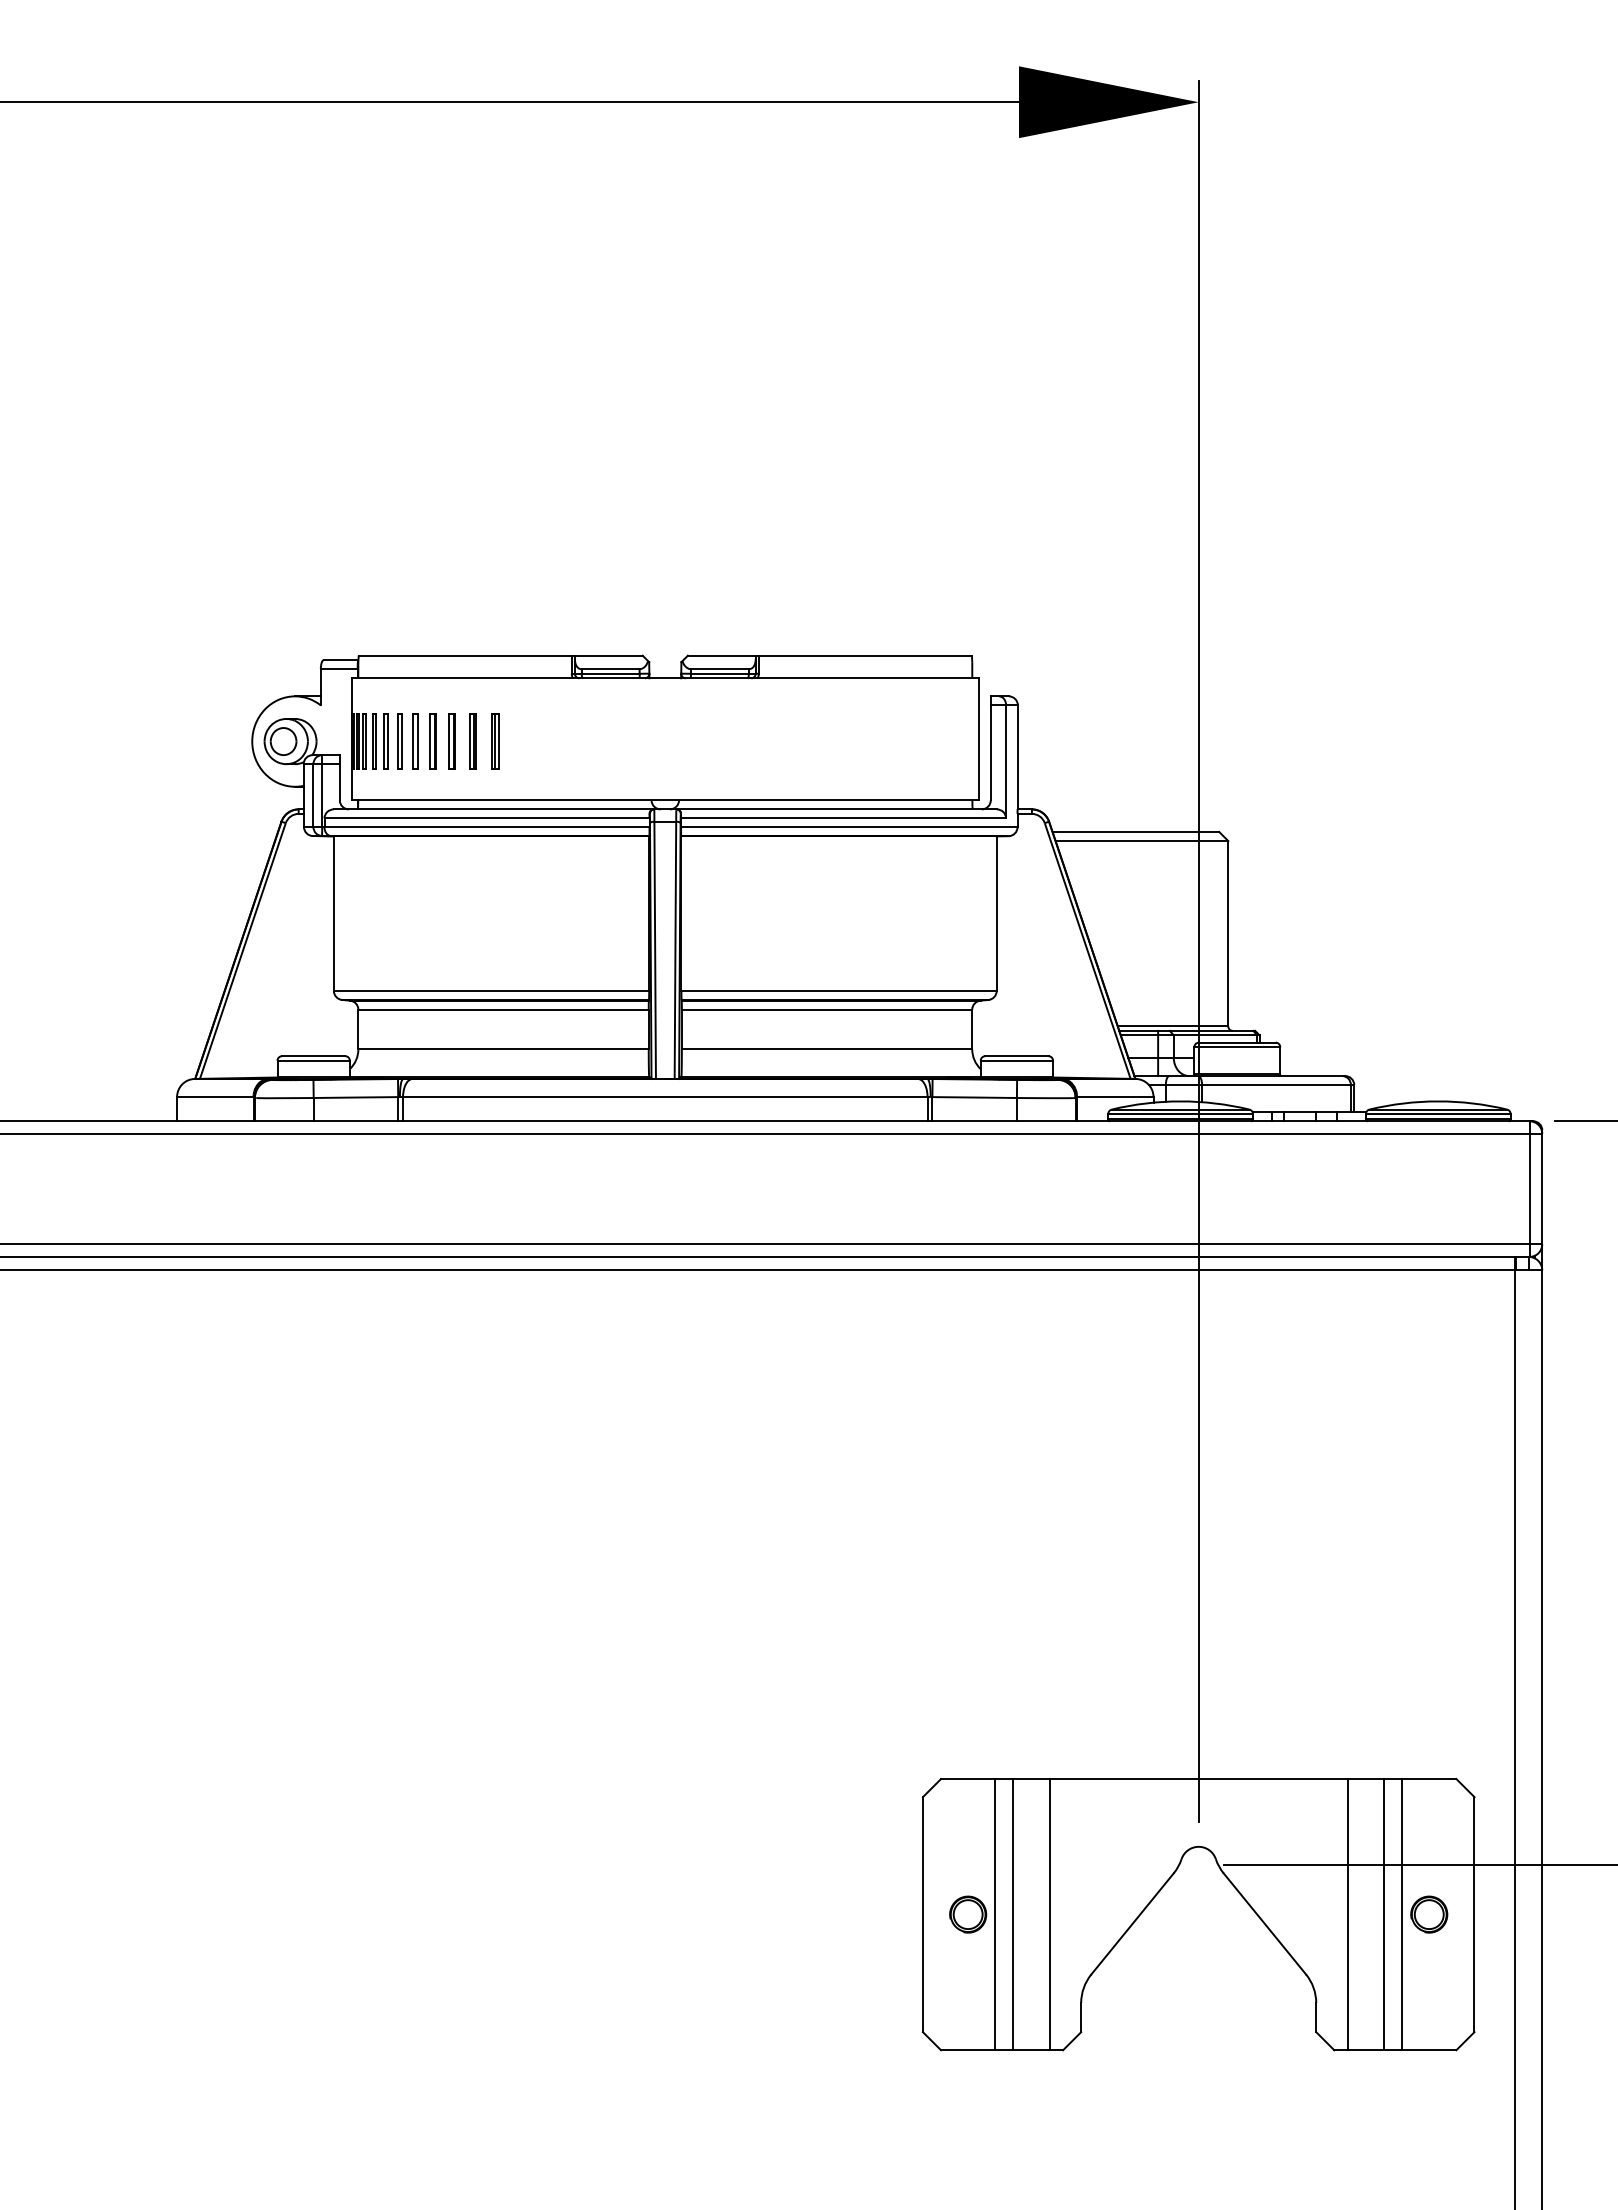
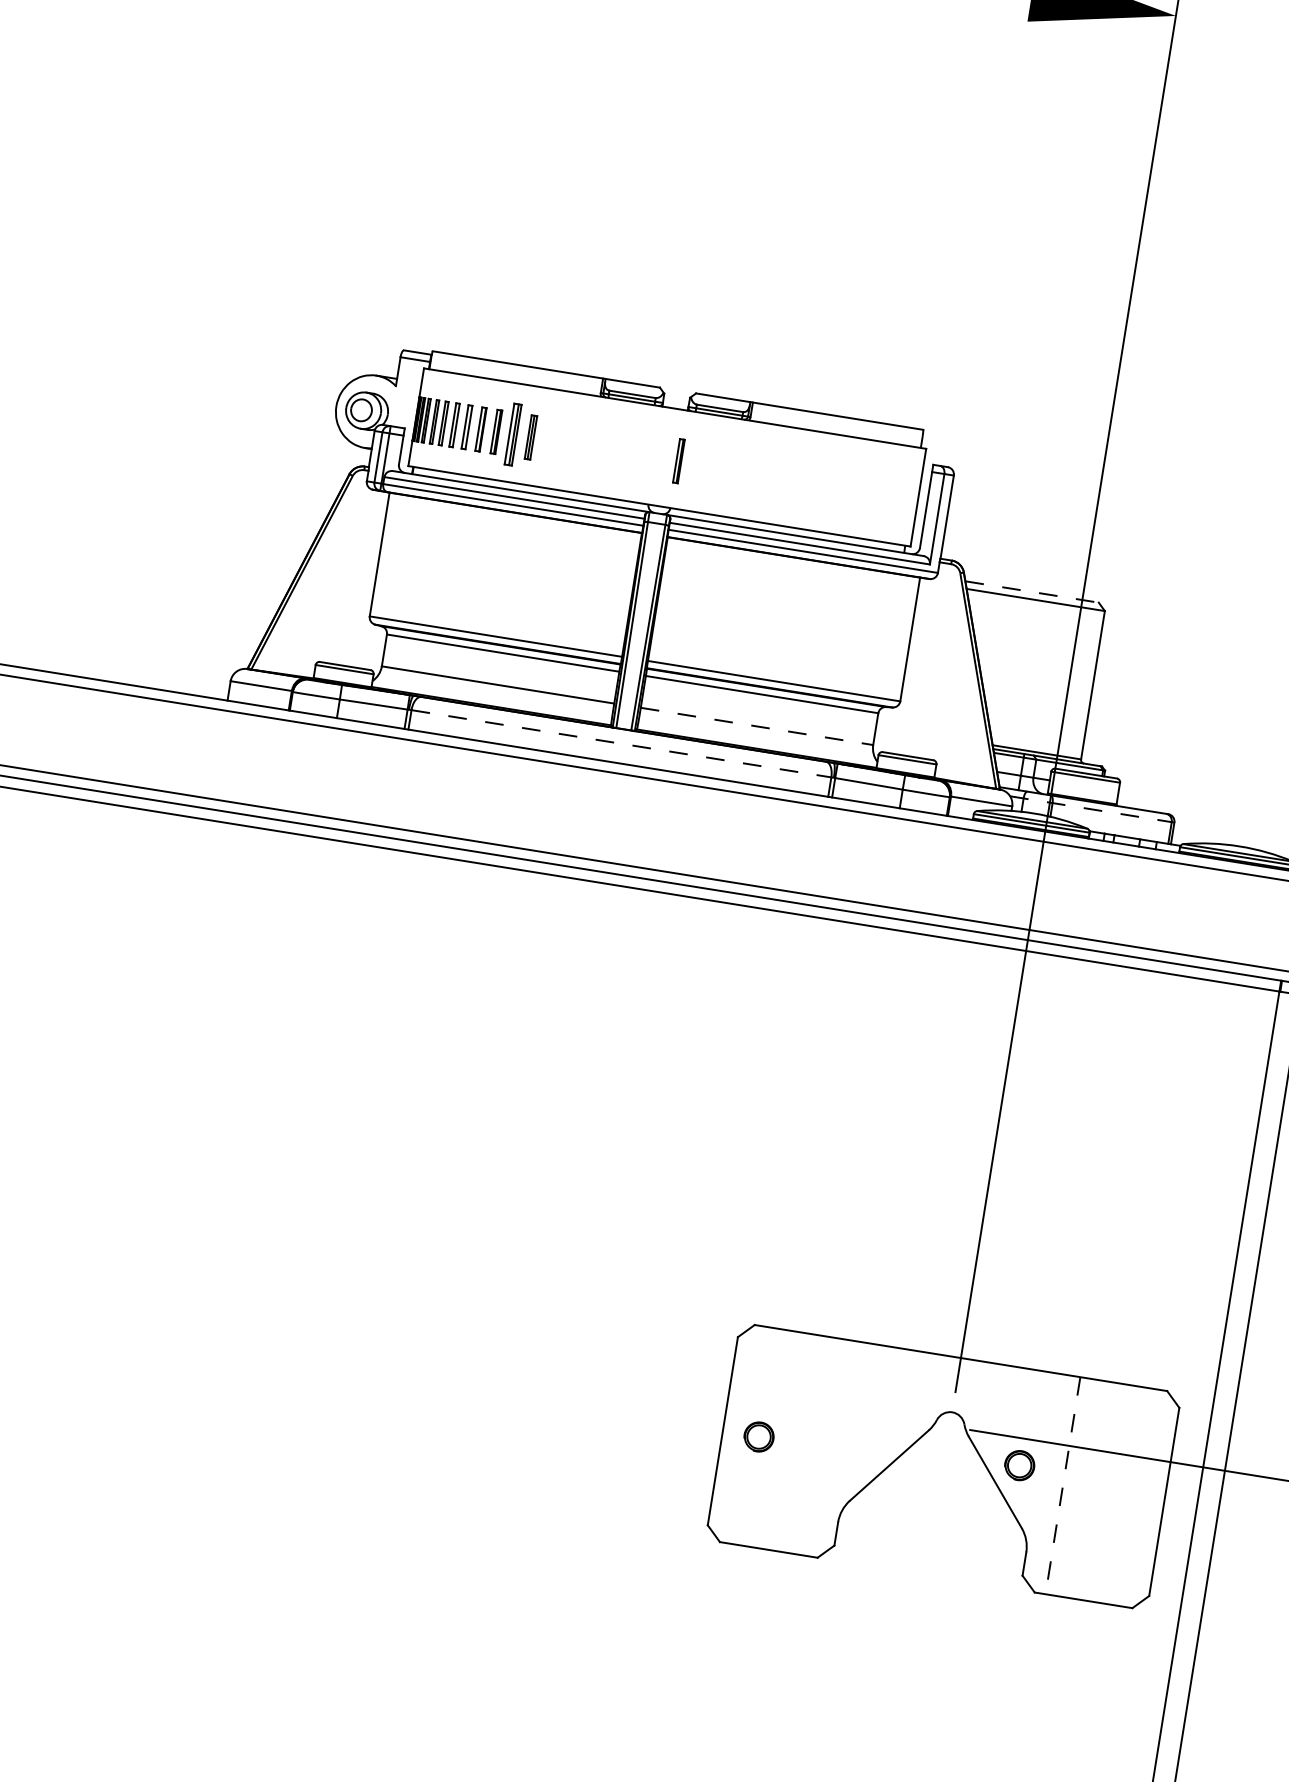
part: (472, 741) -> (512, 434), size x1.4
part: (679, 741) -> (678, 461), added
line: (1136, 831) -> (1032, 591), solid -> dashed
line: (827, 1049) -> (757, 726), solid -> dashed
line: (1251, 1085) -> (1092, 809), solid -> dashed
line: (665, 1097) -> (621, 744), solid -> dashed
line: (995, 1914) -> (780, 1440), removed
line: (1013, 1914) -> (795, 1442), removed
line: (1049, 1914) -> (824, 1447), removed
line: (1347, 1914) -> (1062, 1485), solid -> dashed
line: (1384, 1914) -> (1092, 1490), removed
line: (1402, 1914) -> (1106, 1492), removed
part: (1429, 1914) -> (1019, 1465), moved

